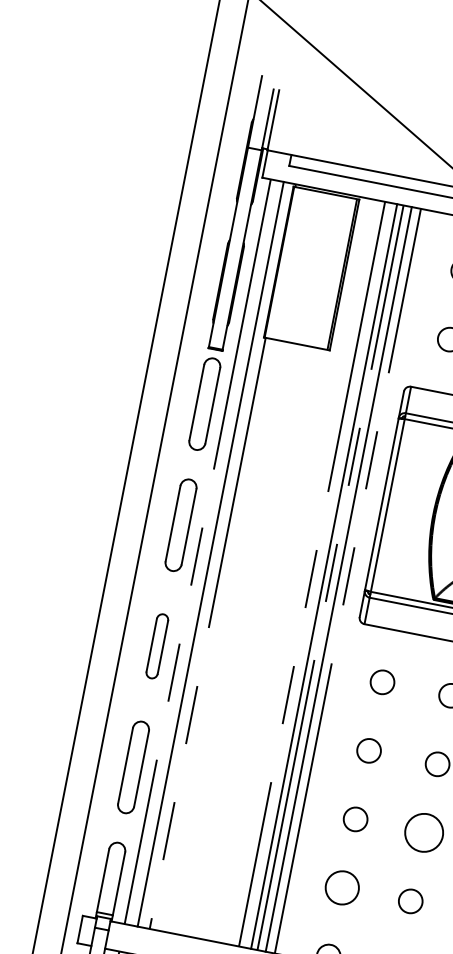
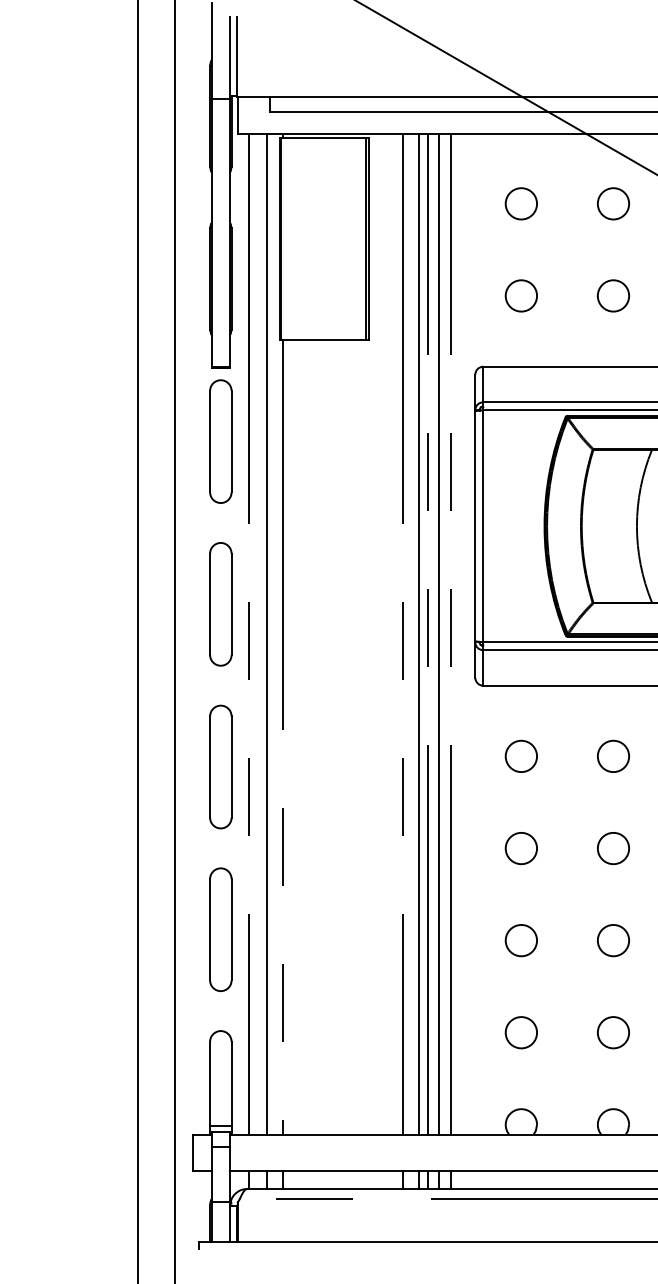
part: (157, 645) -> (220, 766), size x1.43
circle: (424, 832) -> (613, 940), size x0.62
circle: (341, 887) -> (520, 1032), size x0.71

